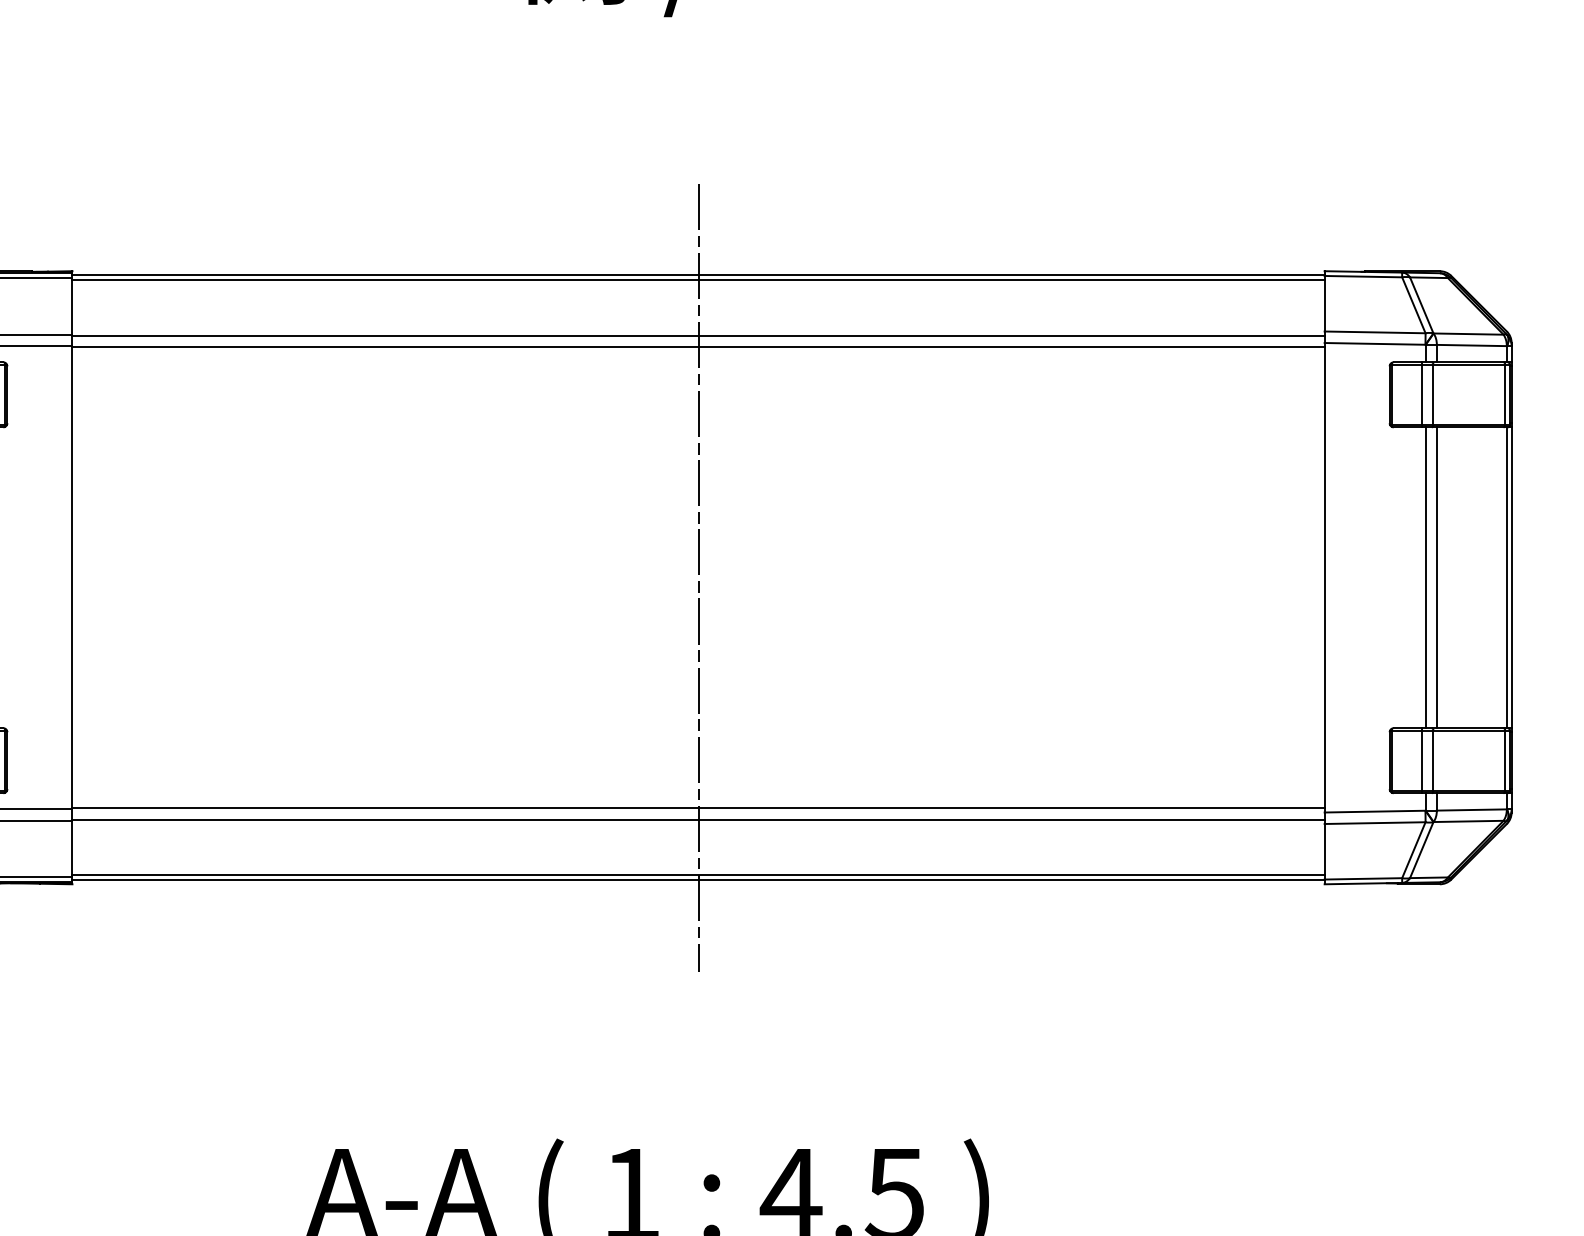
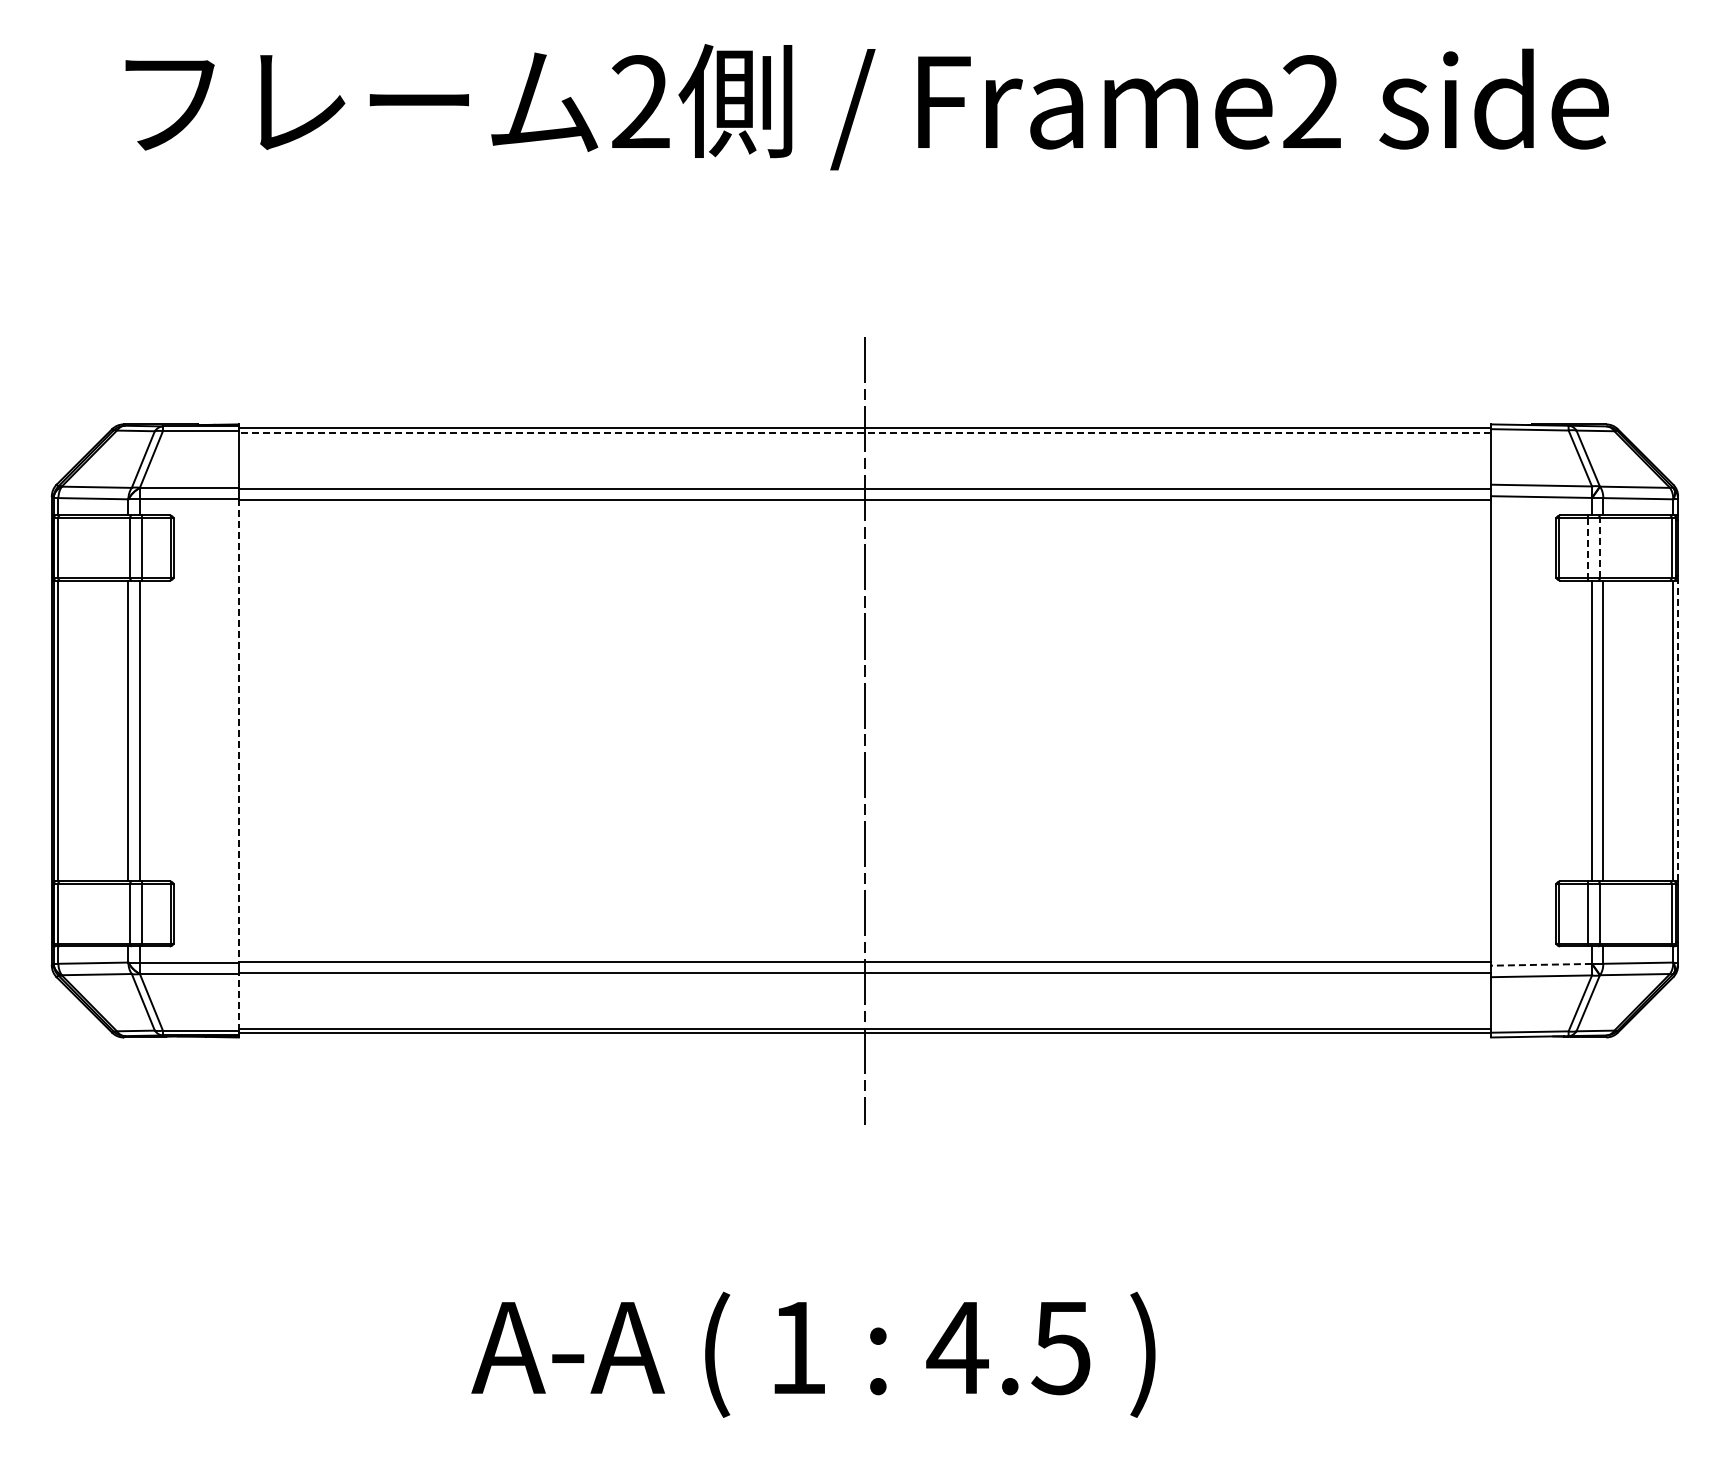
line: (698, 280) -> (864, 433), solid -> dashed
line: (1433, 394) -> (1599, 547), solid -> dashed
line: (1422, 395) -> (1588, 548), solid -> dashed
line: (72, 577) -> (238, 730), solid -> dashed
line: (1512, 577) -> (1678, 730), solid -> dashed
line: (1374, 811) -> (1540, 964), solid -> dashed
line: (72, 848) -> (238, 1001), solid -> dashed

